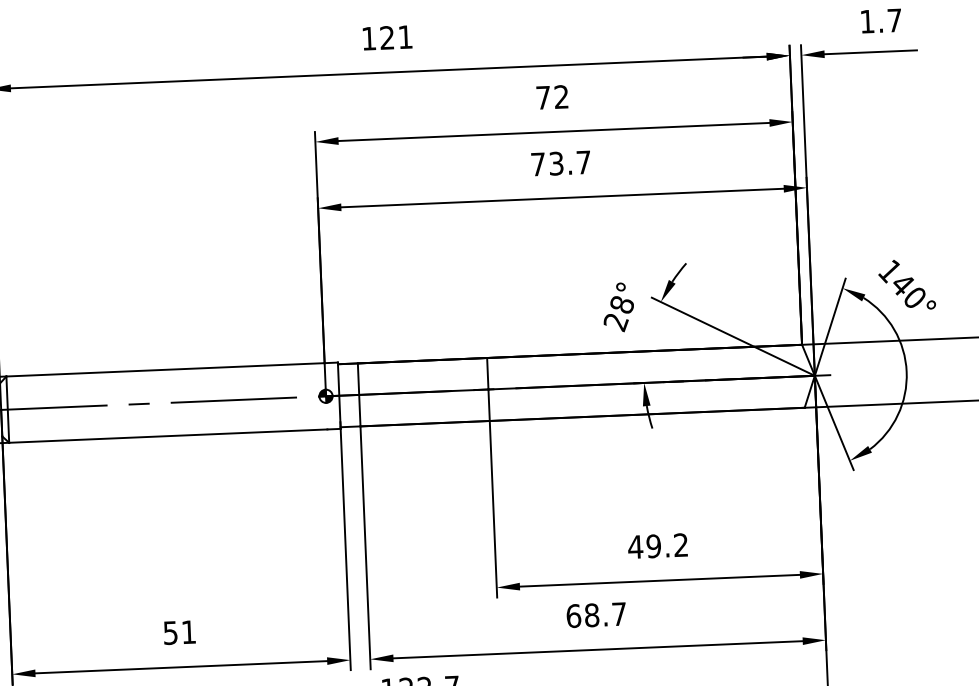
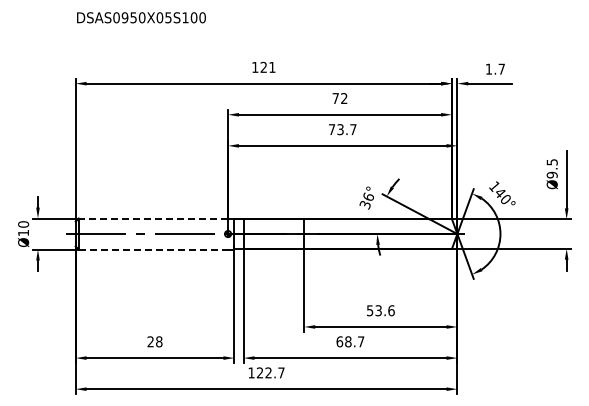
text: (618, 312) -> (366, 200), 28° -> 36°
line: (165, 369) -> (153, 218), solid -> dashed
line: (168, 435) -> (153, 249), solid -> dashed
text: (657, 545) -> (380, 310), 49.2 -> 53.6
text: (178, 631) -> (154, 341), 51 -> 28

